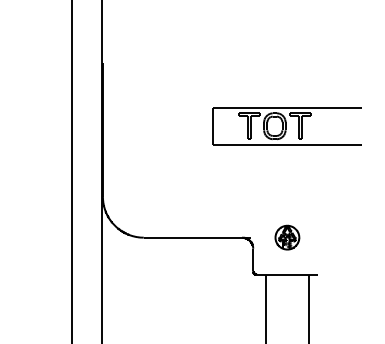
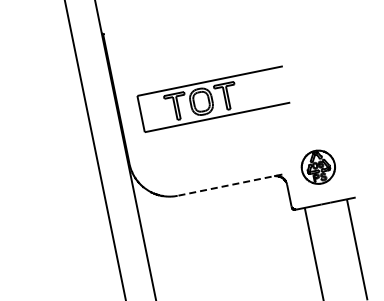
part: (286, 126) -> (212, 99), moved
line: (196, 237) -> (229, 185), solid -> dashed
part: (287, 237) -> (318, 167), size x1.4

